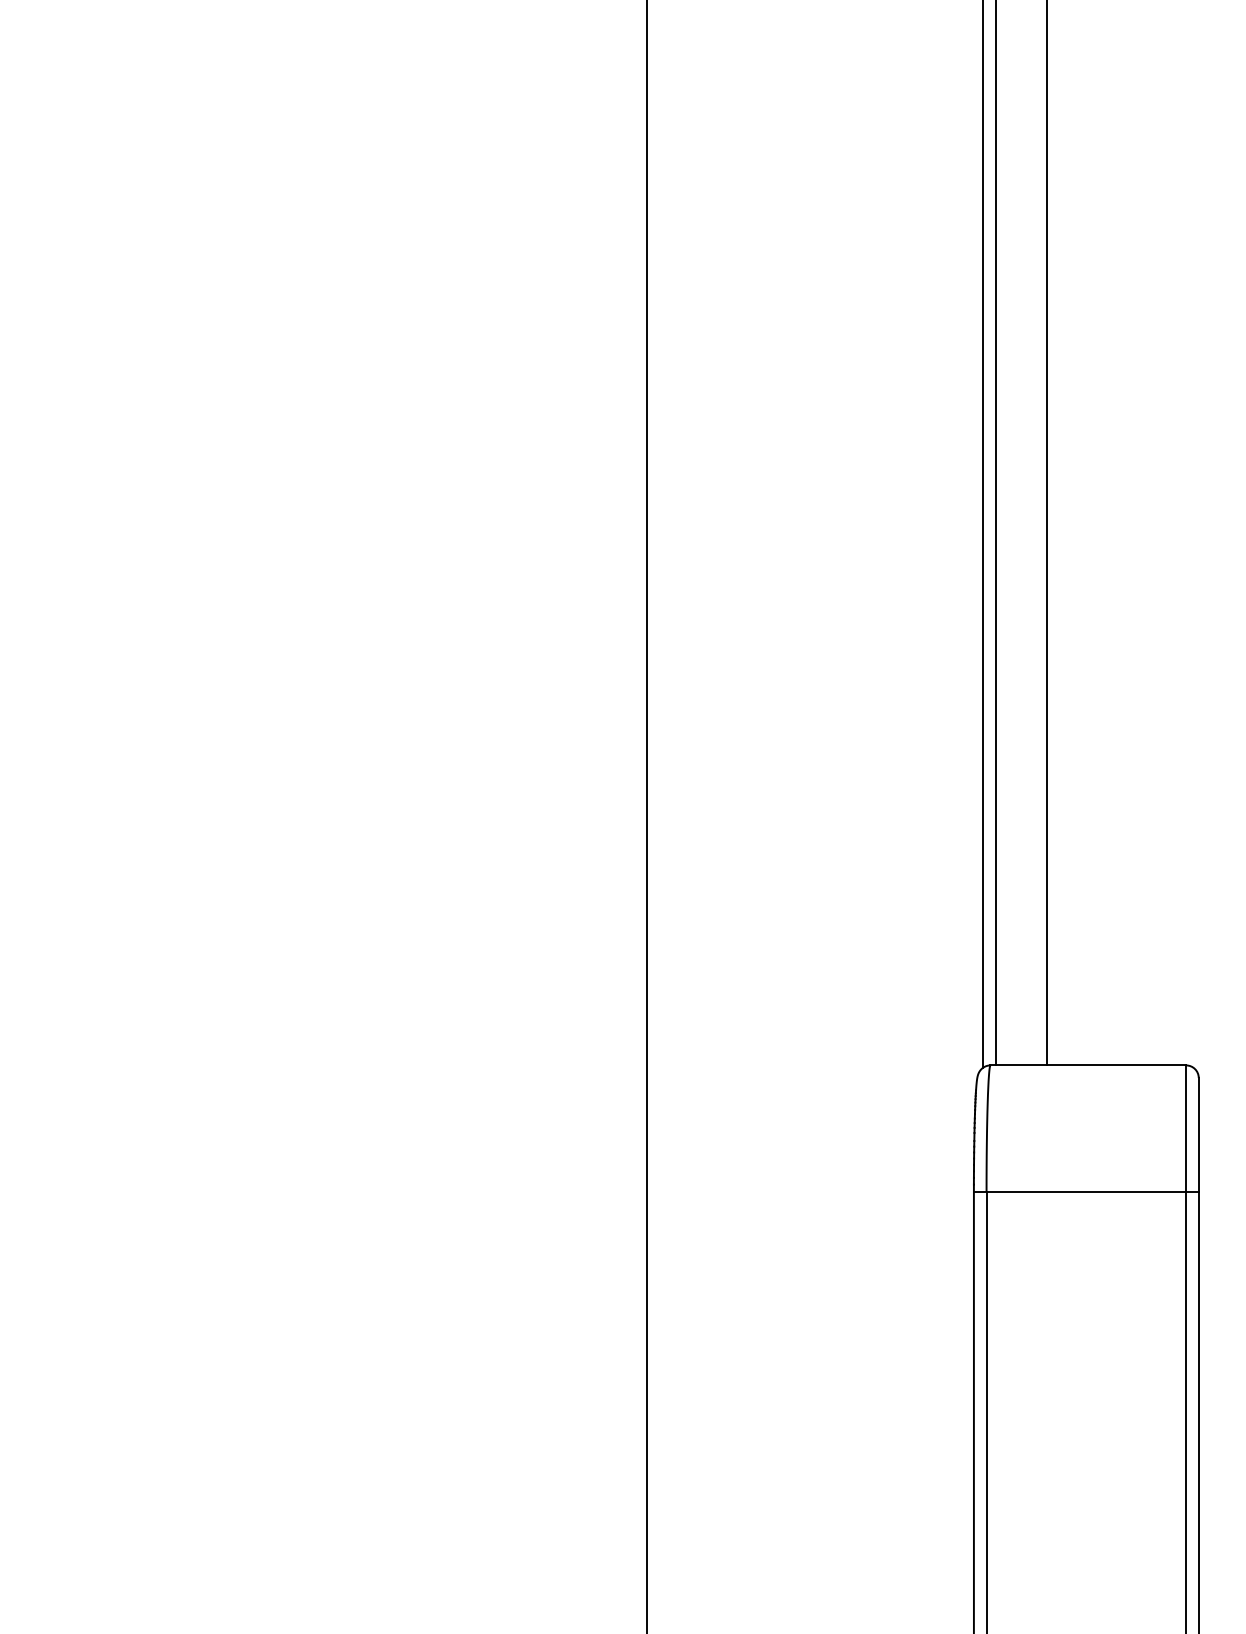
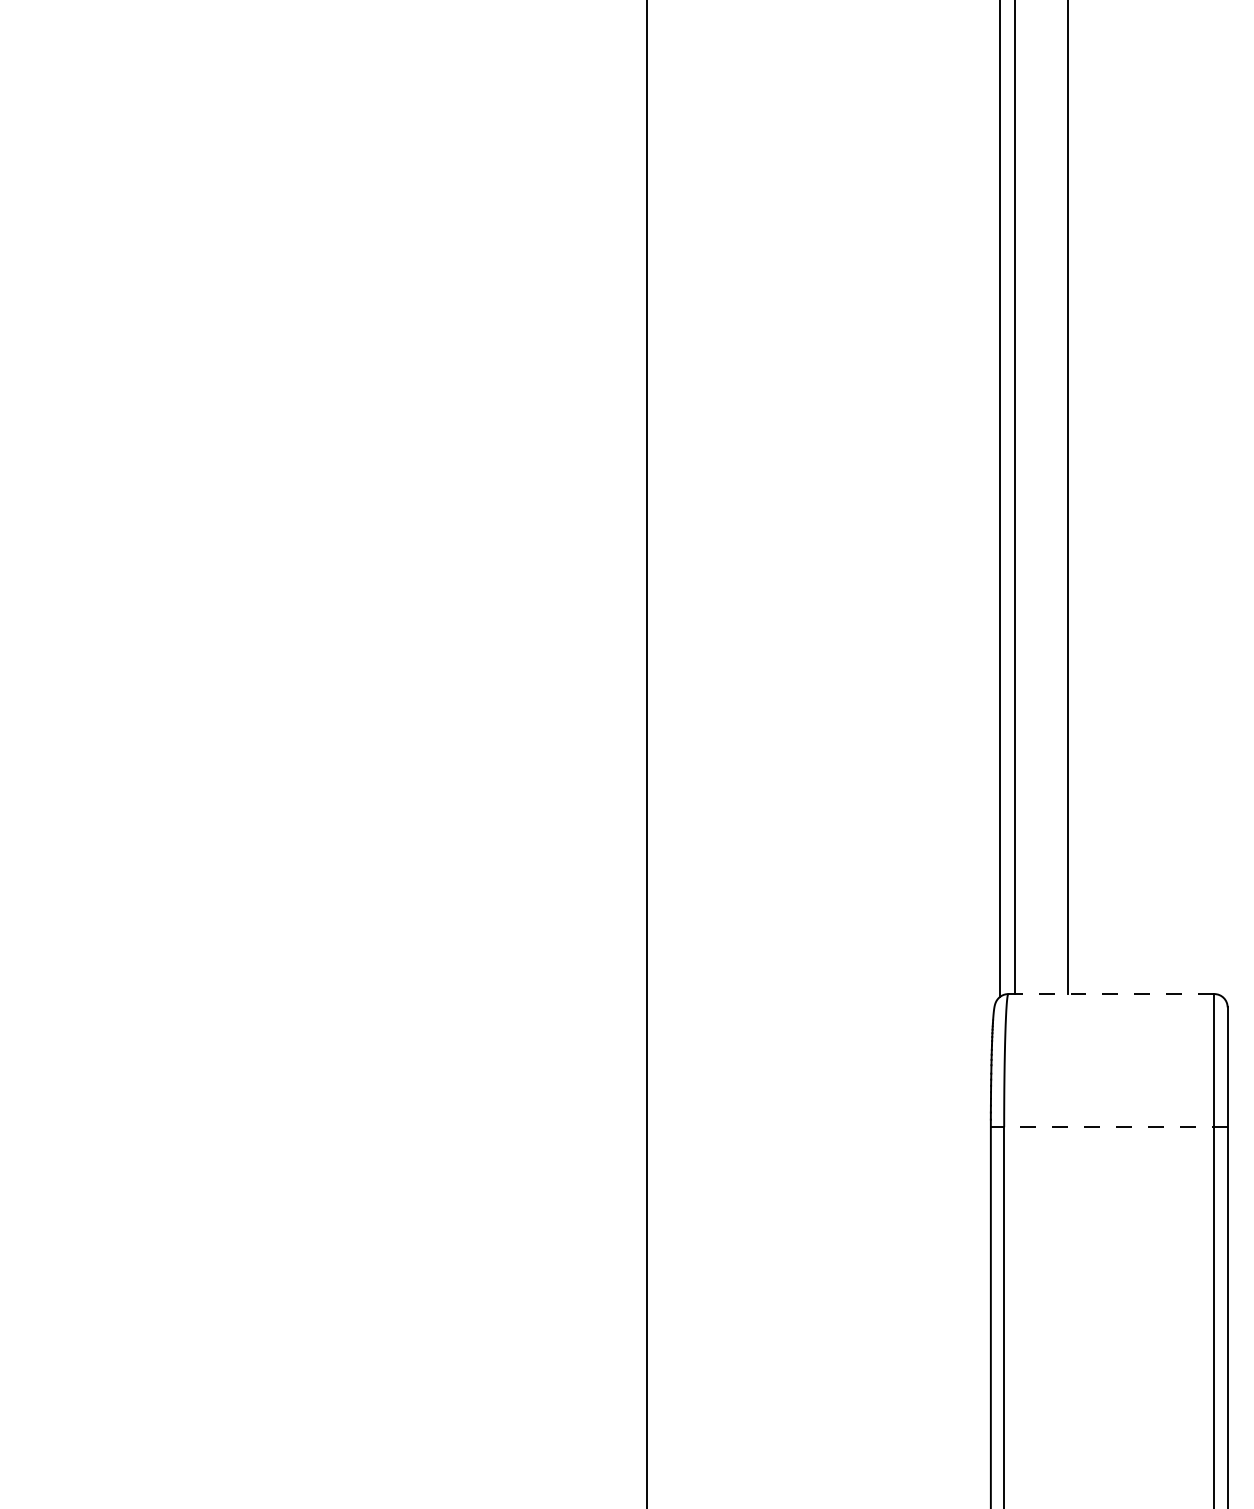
line: (1088, 1065) -> (1111, 994), solid -> dashed
line: (1085, 1191) -> (1108, 1126), solid -> dashed

